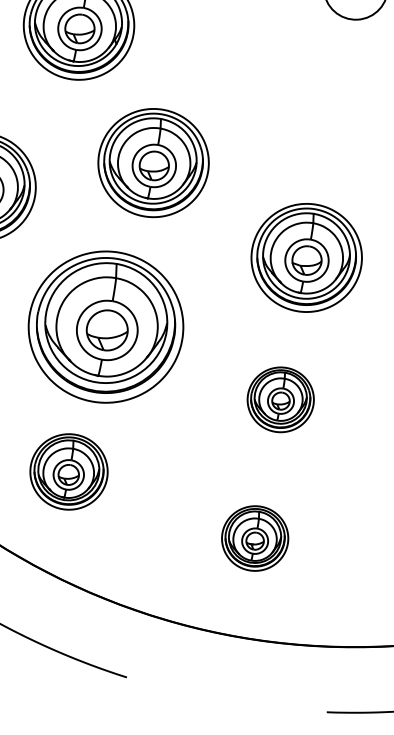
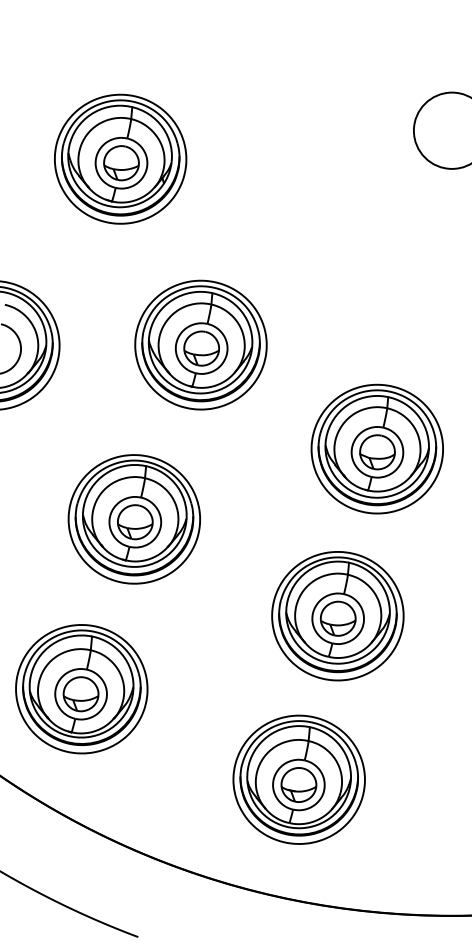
part: (153, 162) -> (200, 344), moved
part: (105, 327) -> (133, 519), size x0.71
part: (280, 400) -> (337, 616), size x1.67
part: (68, 472) -> (81, 689), size x1.43
part: (254, 538) -> (298, 779), size x1.67

